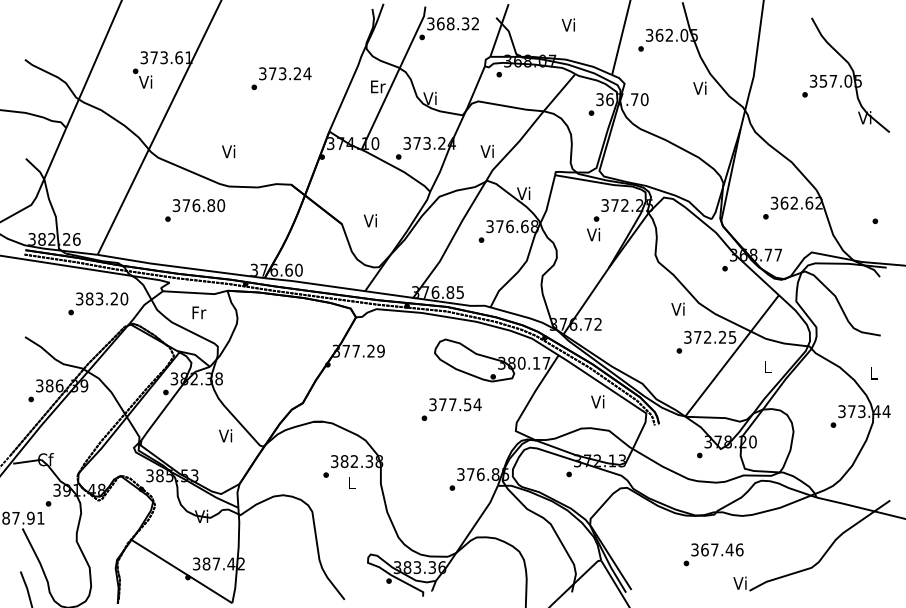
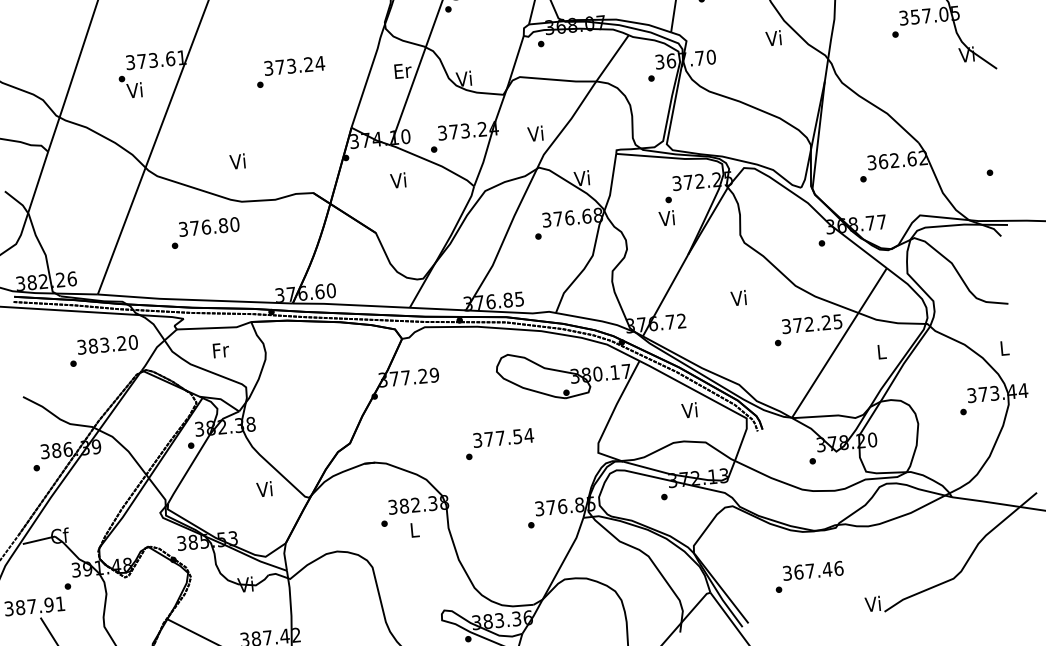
text: (369, 220) -> (397, 180), moved
text: (677, 308) -> (738, 297), moved
text: (451, 409) -> (499, 443), moved
text: (713, 554) -> (809, 576), moved

